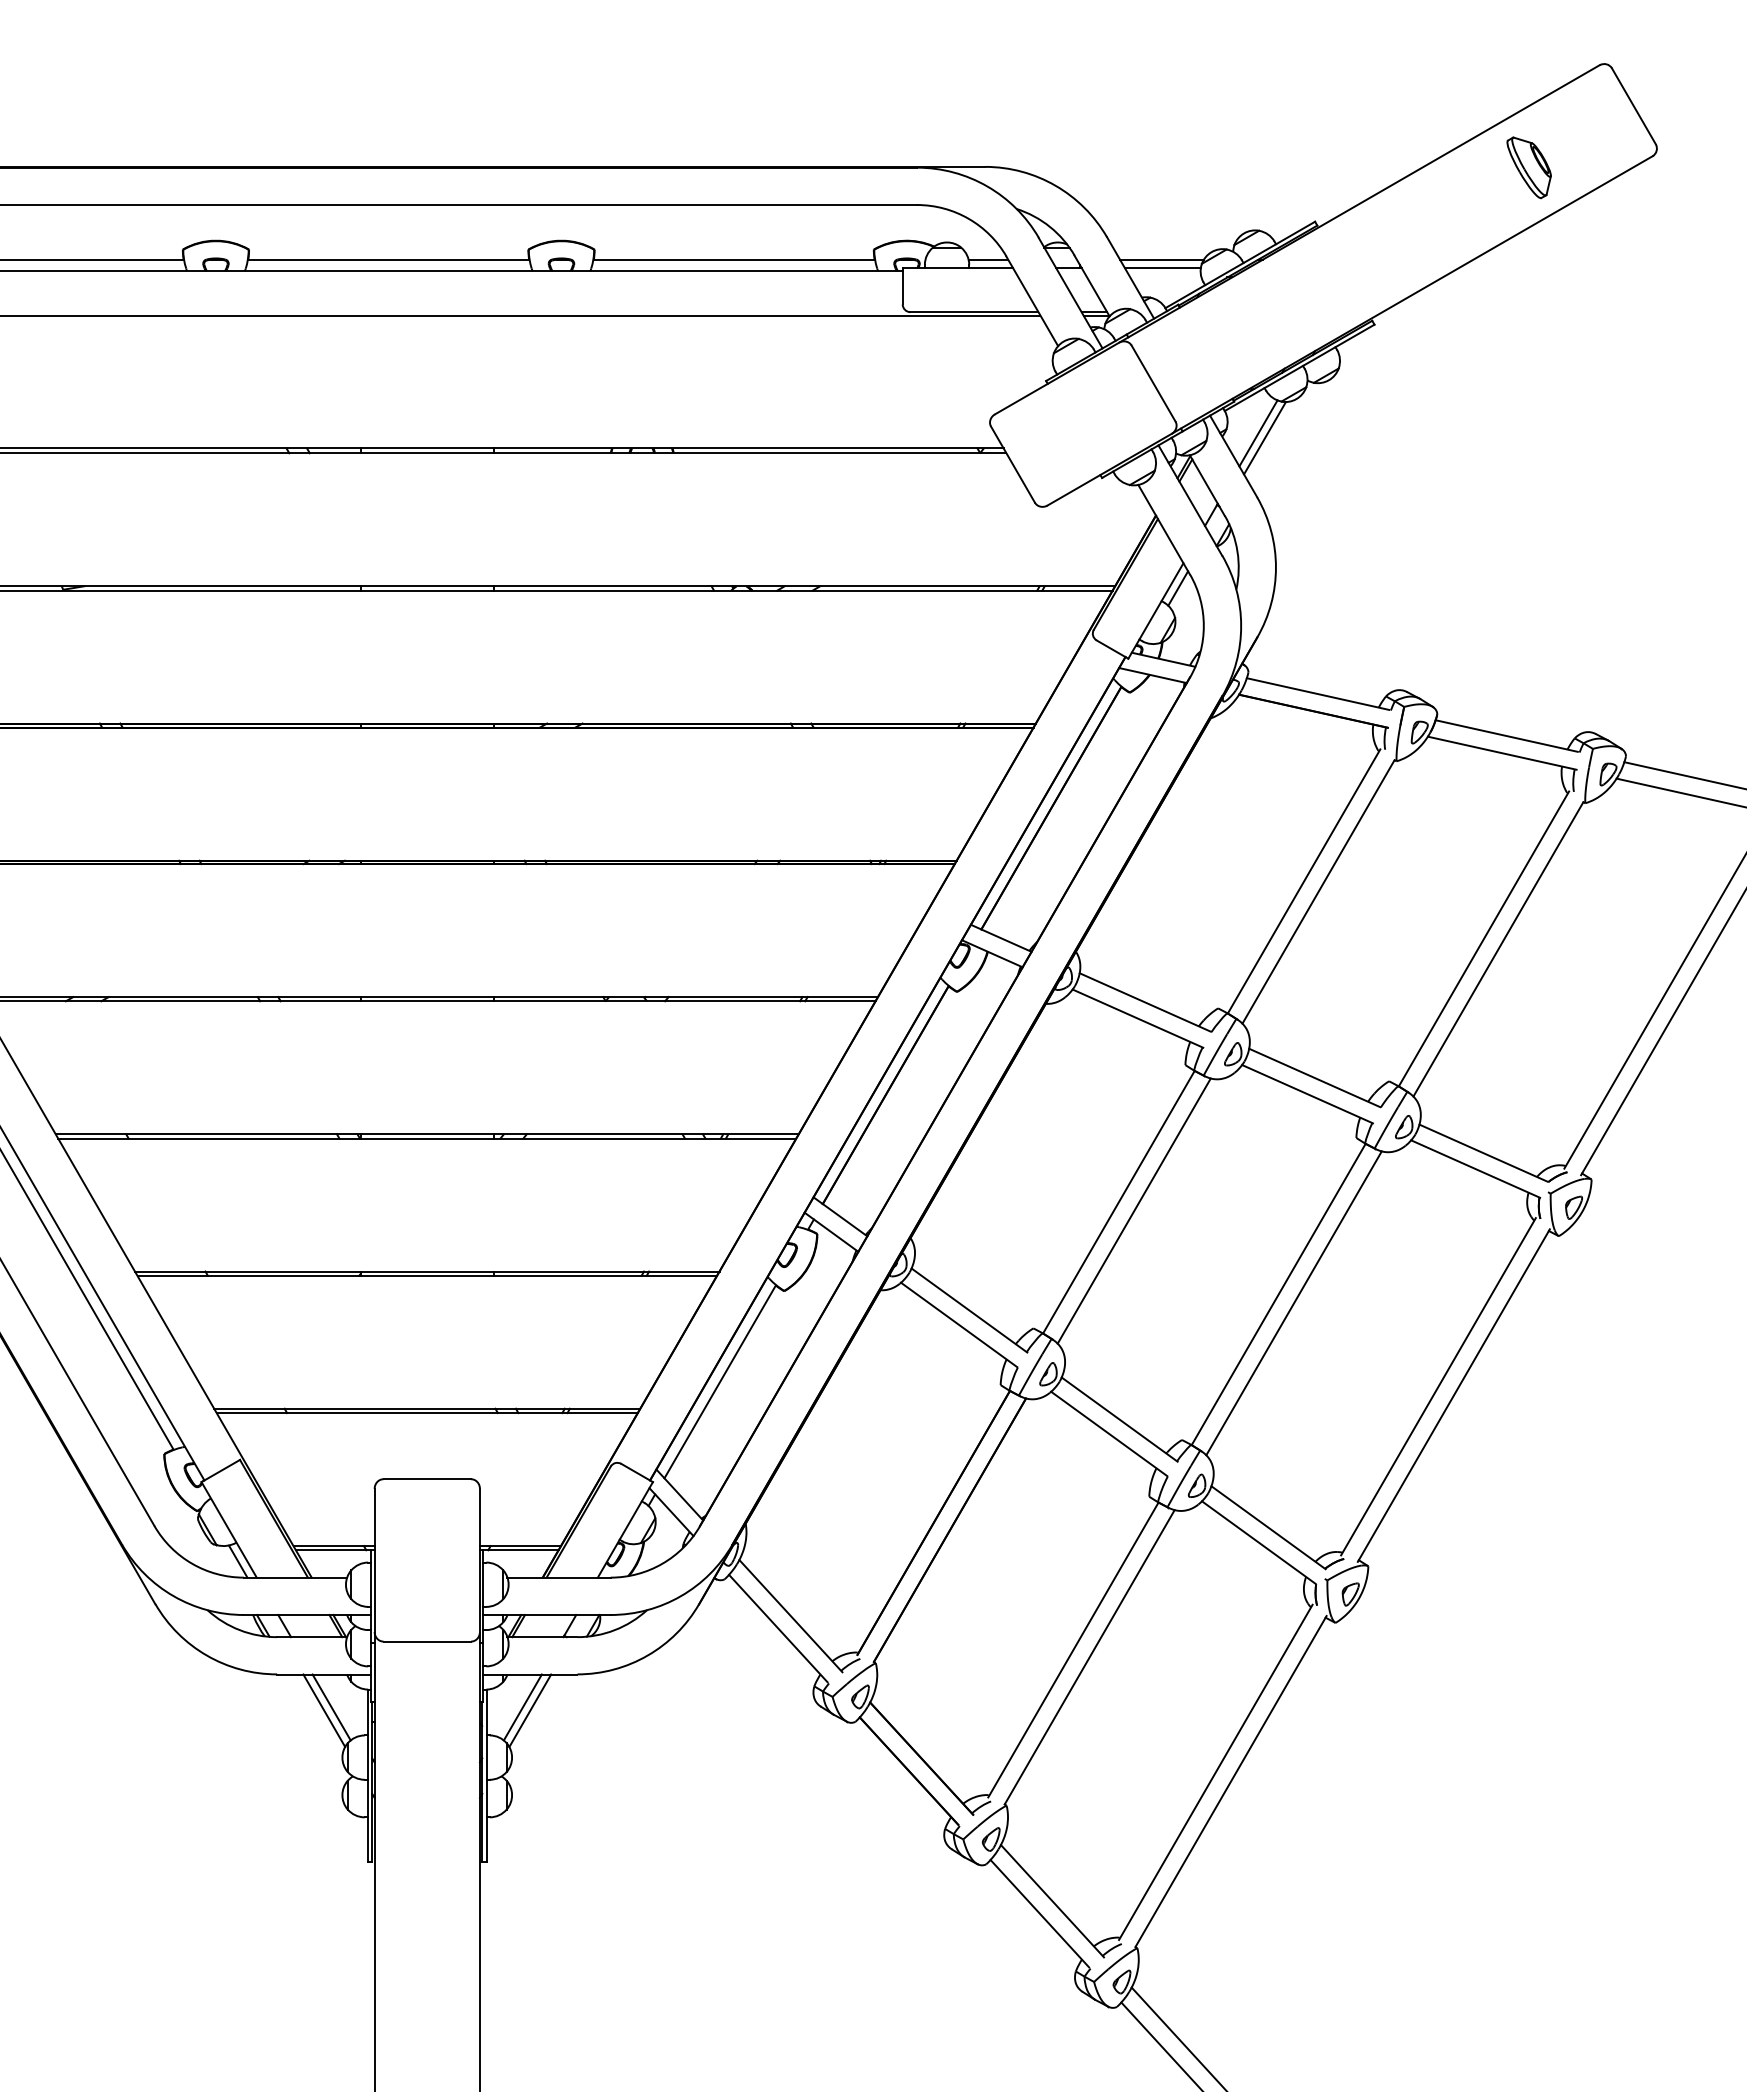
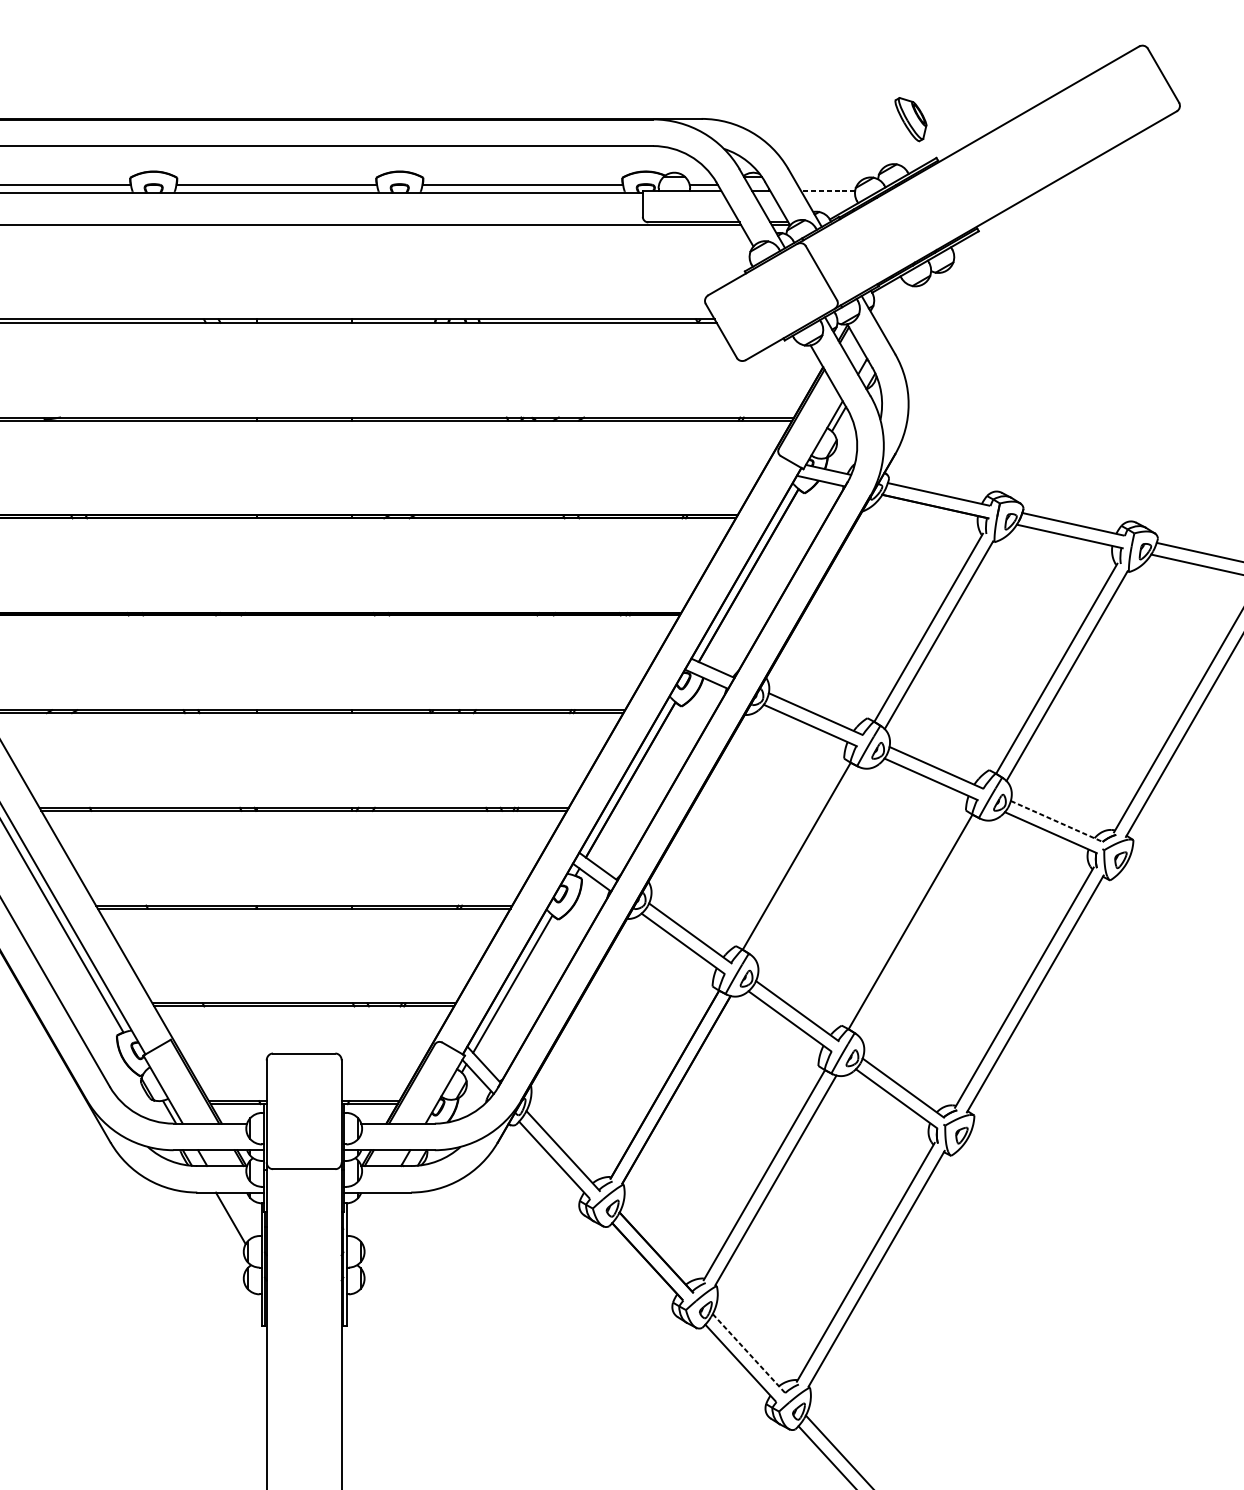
part: (1528, 167) -> (910, 119), moved
line: (1161, 259) -> (827, 184), removed
line: (1162, 267) -> (827, 190), solid -> dashed
line: (1258, 433) -> (896, 308), removed
line: (1264, 438) -> (900, 312), removed
line: (1484, 1153) -> (1057, 821), solid -> dashed
line: (1133, 1210) -> (807, 862), removed
line: (1293, 1303) -> (921, 928), removed
line: (331, 1707) -> (235, 1216), removed
line: (522, 1707) -> (372, 1216), removed
line: (530, 1710) -> (377, 1218), removed
line: (1052, 1901) -> (749, 1354), solid -> dashed

